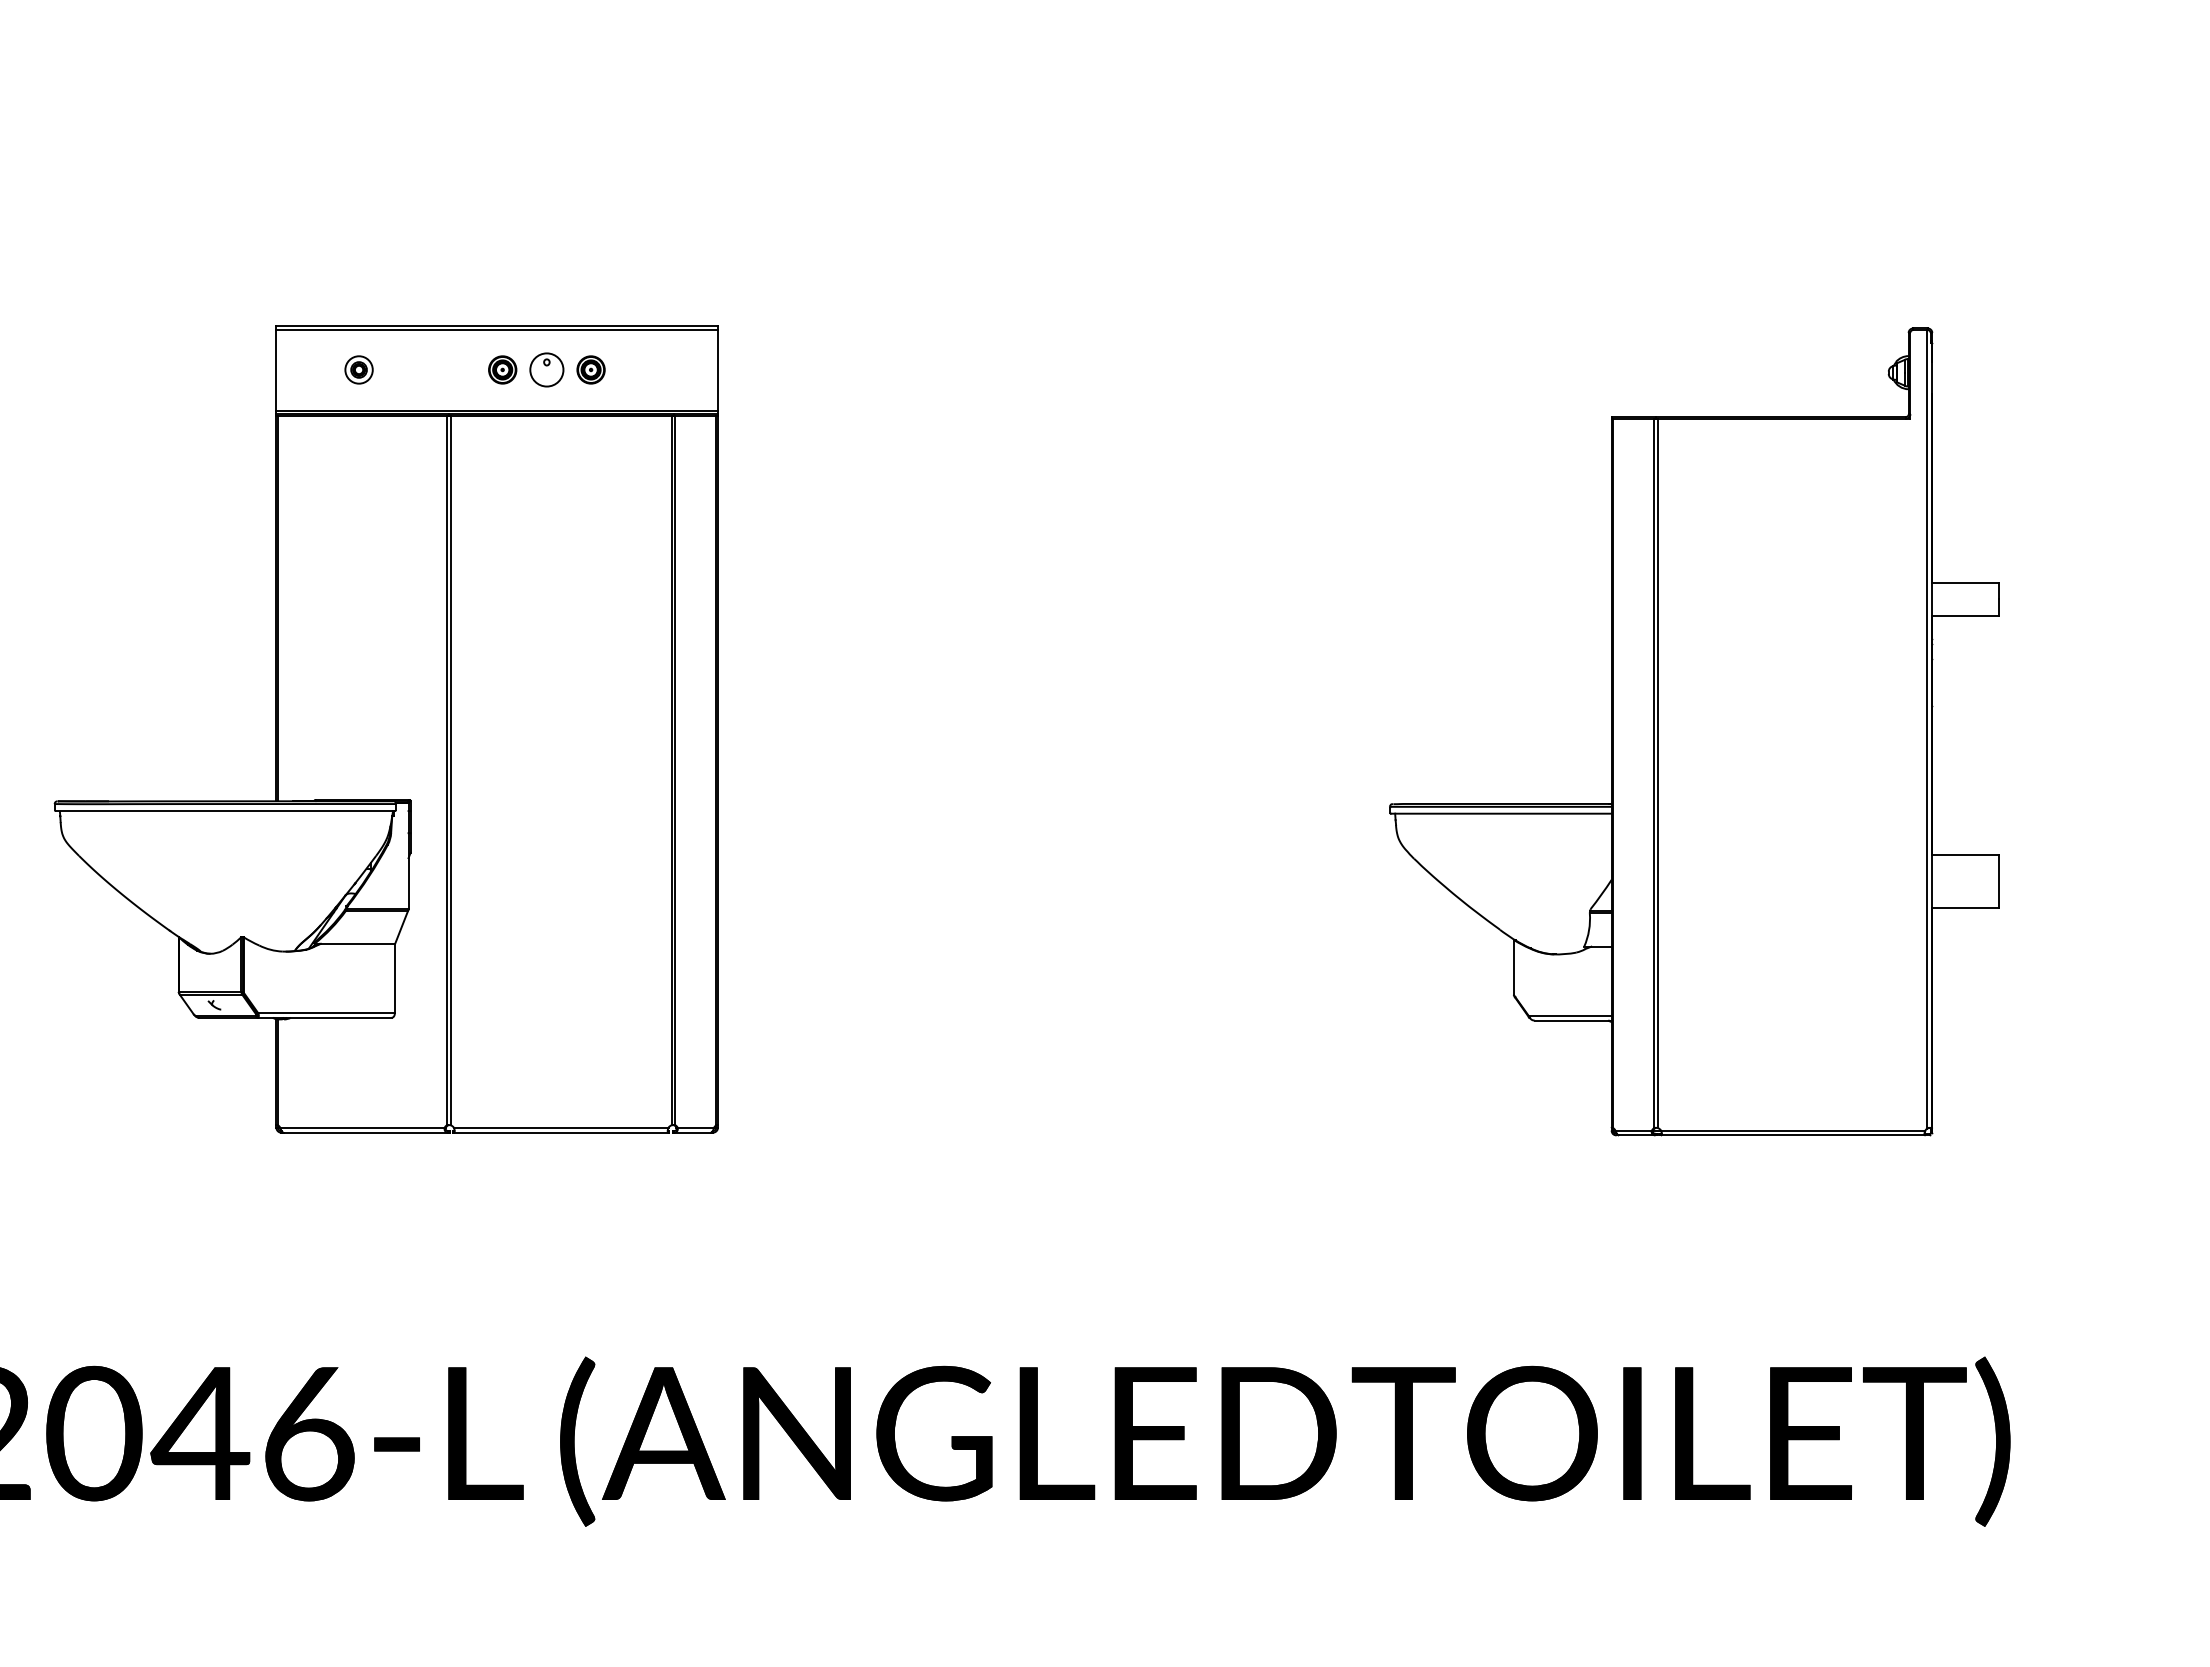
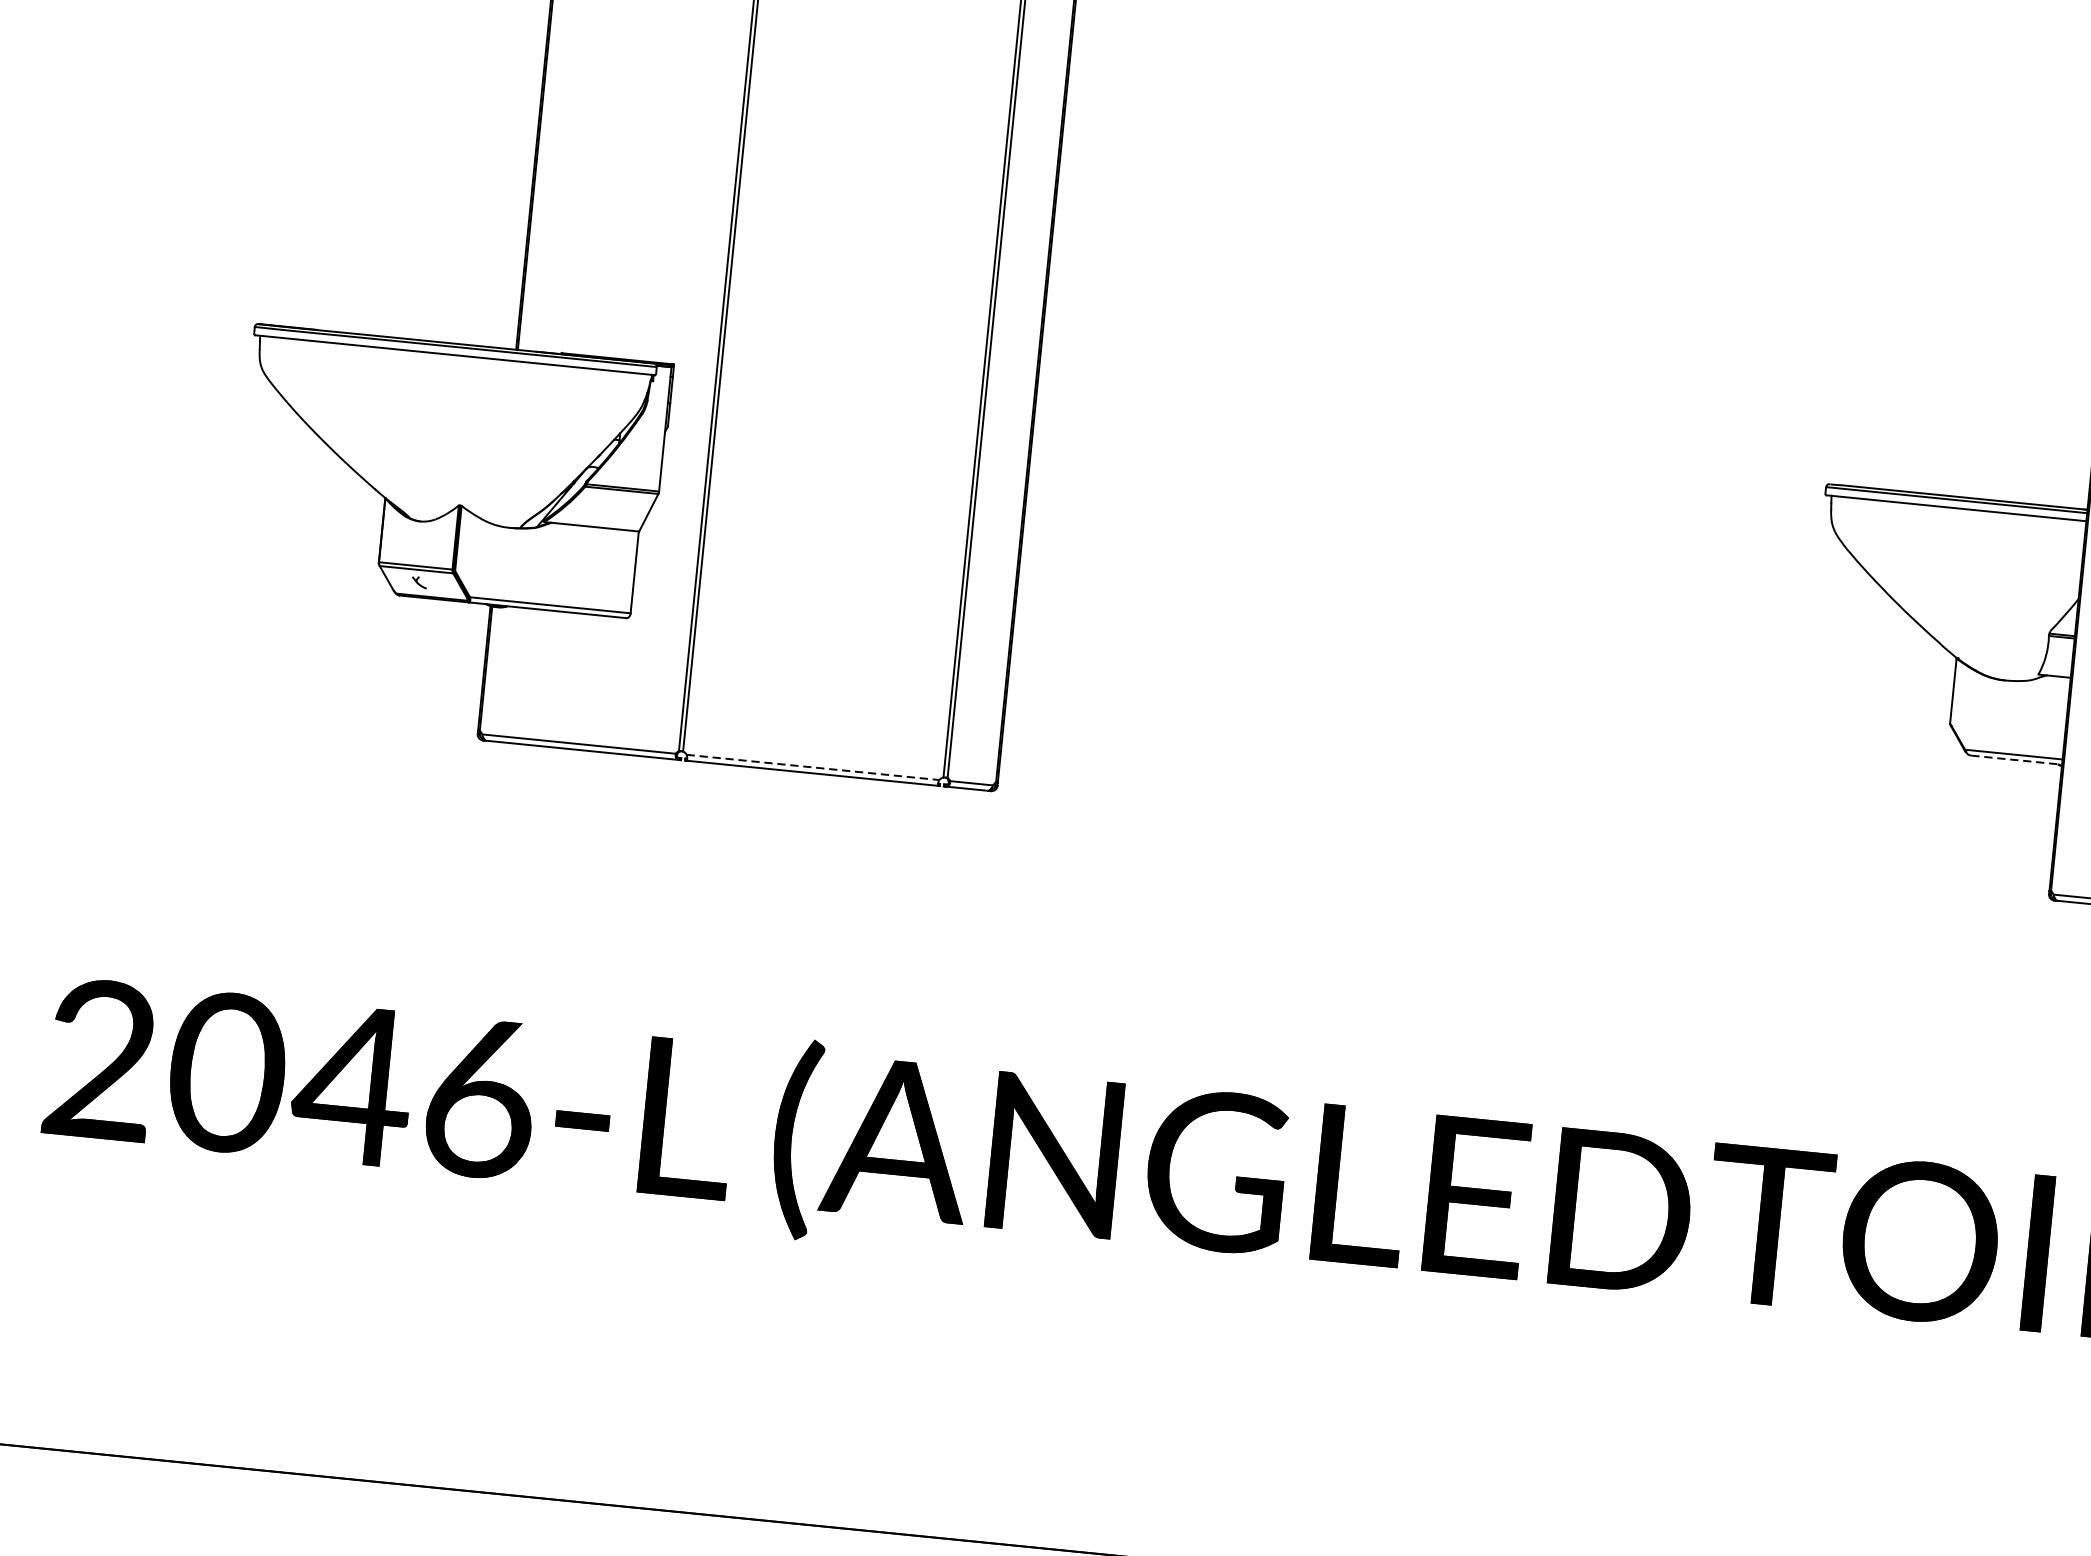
line: (1573, 1020) -> (2017, 760), solid -> dashed
line: (561, 1127) -> (813, 767), solid -> dashed

